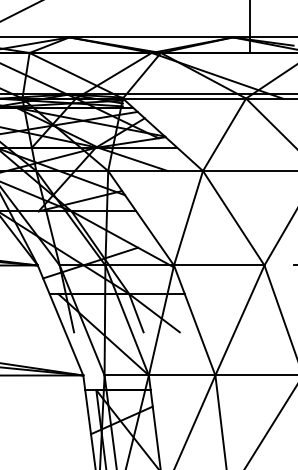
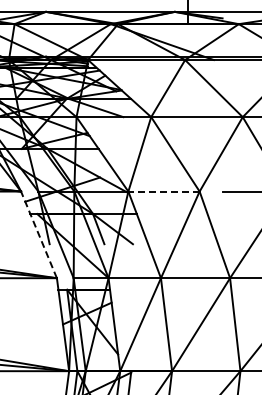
line: (219, 265) -> (164, 191), solid -> dashed
line: (59, 319) -> (38, 234), solid -> dashed

